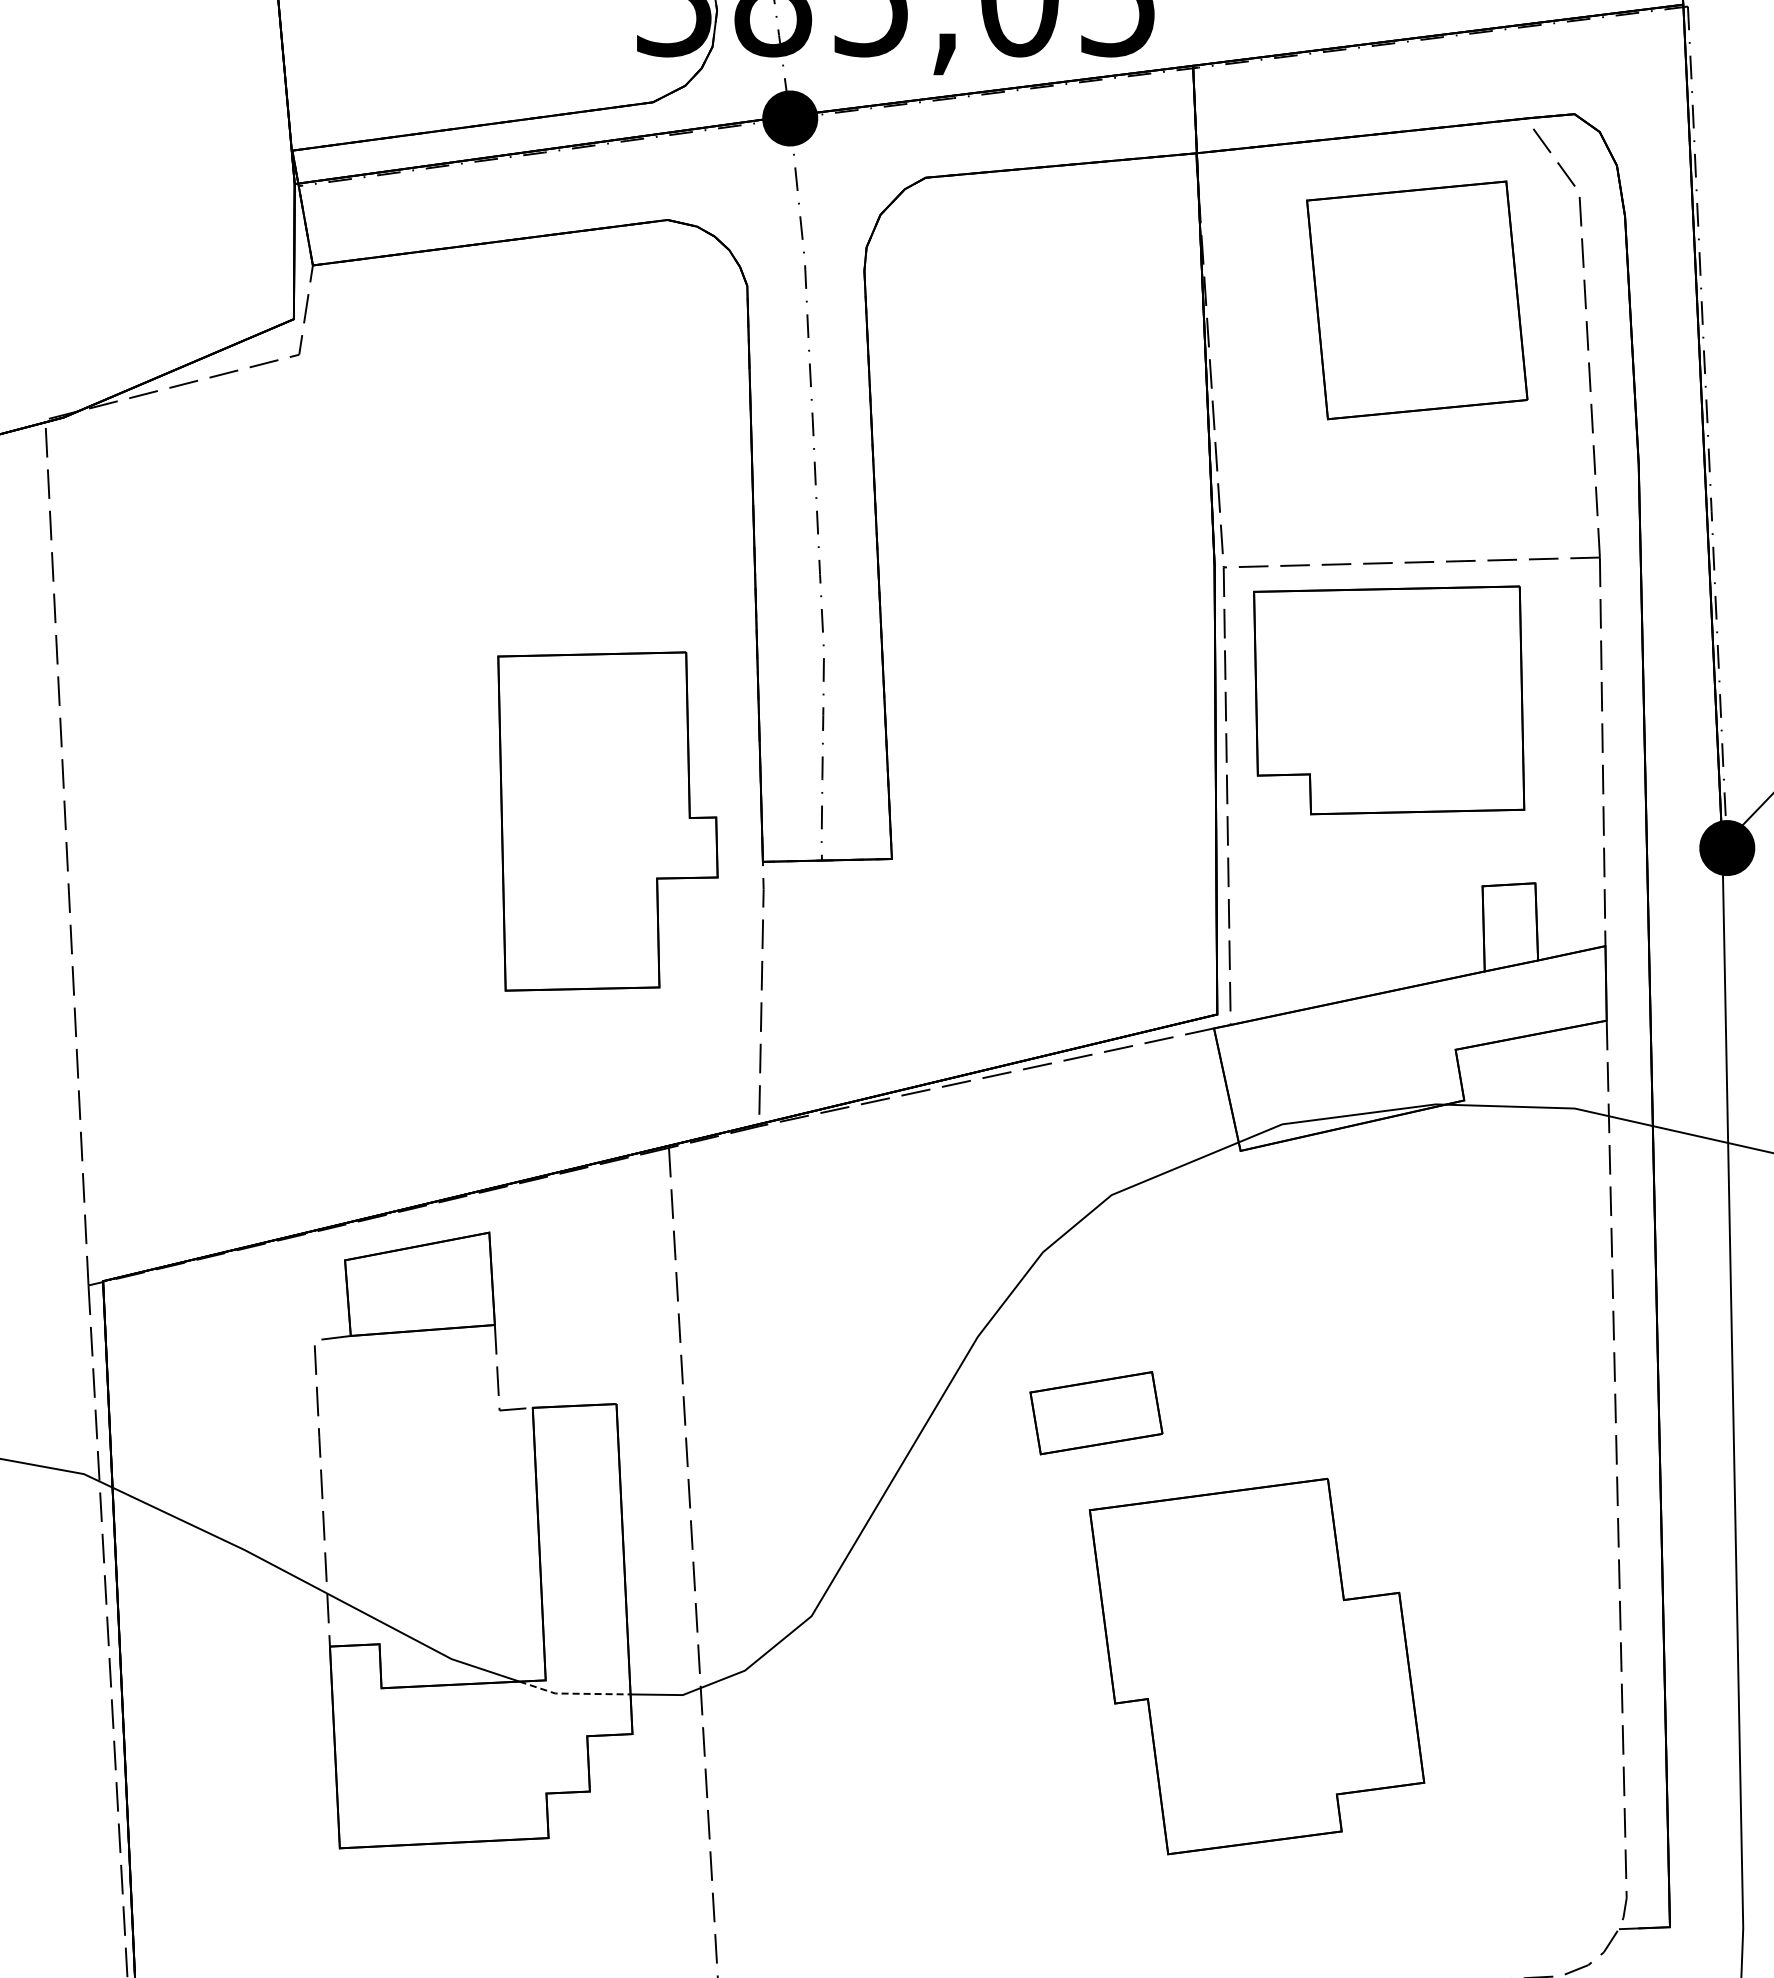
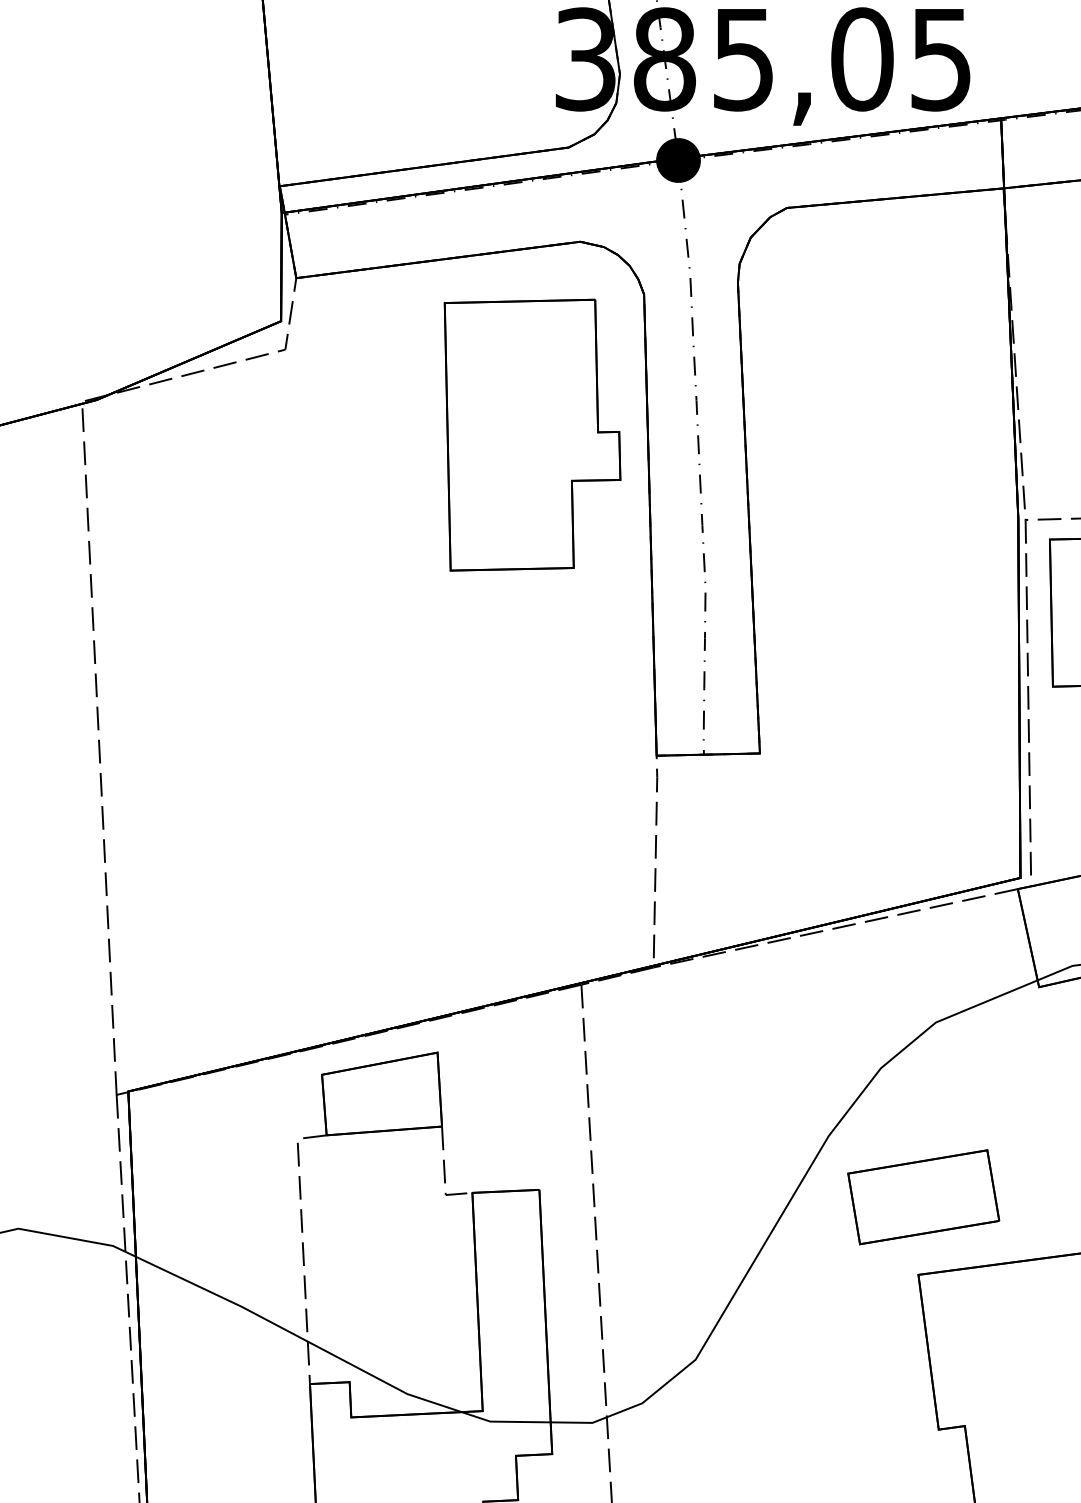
part: (607, 821) -> (532, 435), moved
part: (1096, 1412) -> (923, 1196), size x1.43
line: (574, 1693) -> (505, 1421), dashed -> solid

